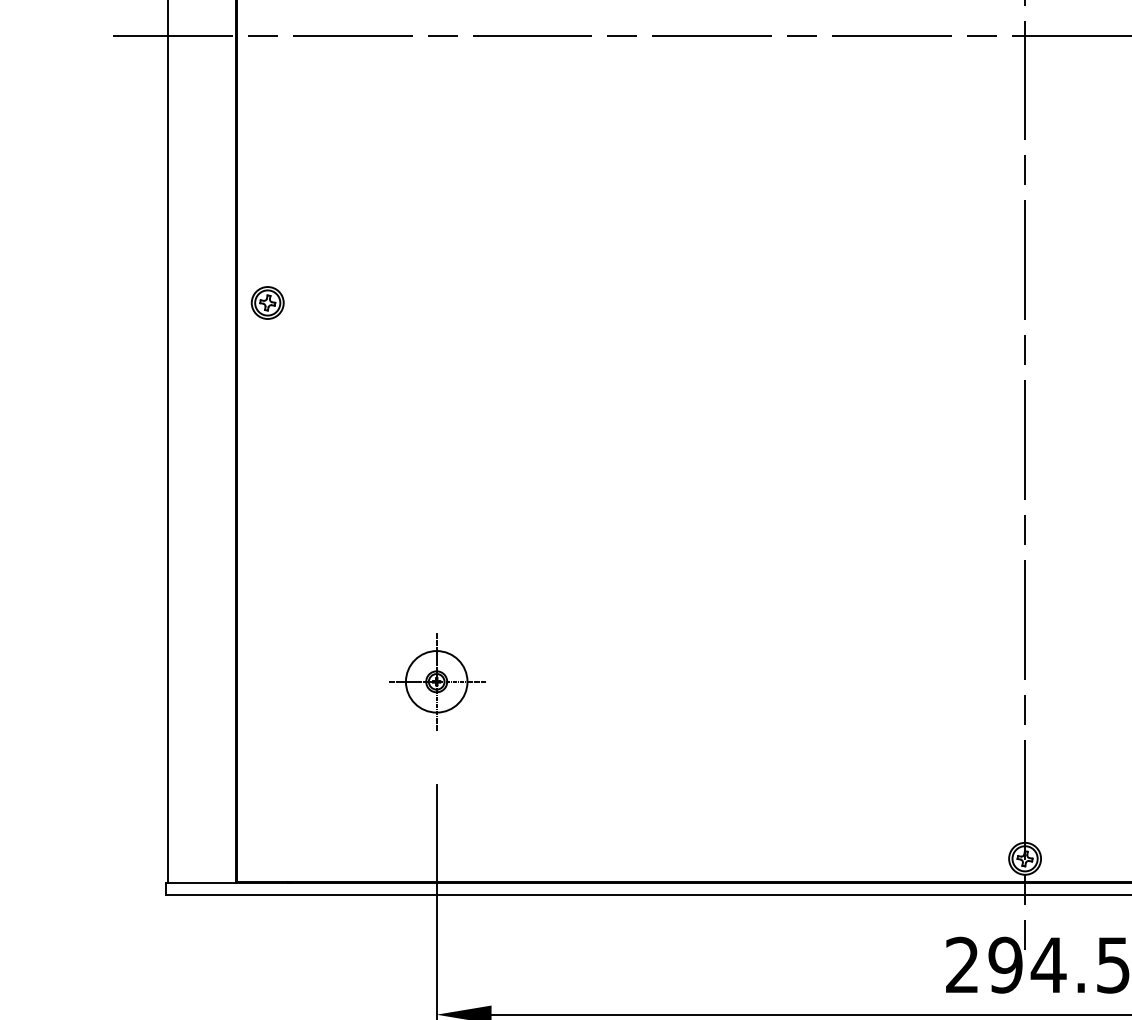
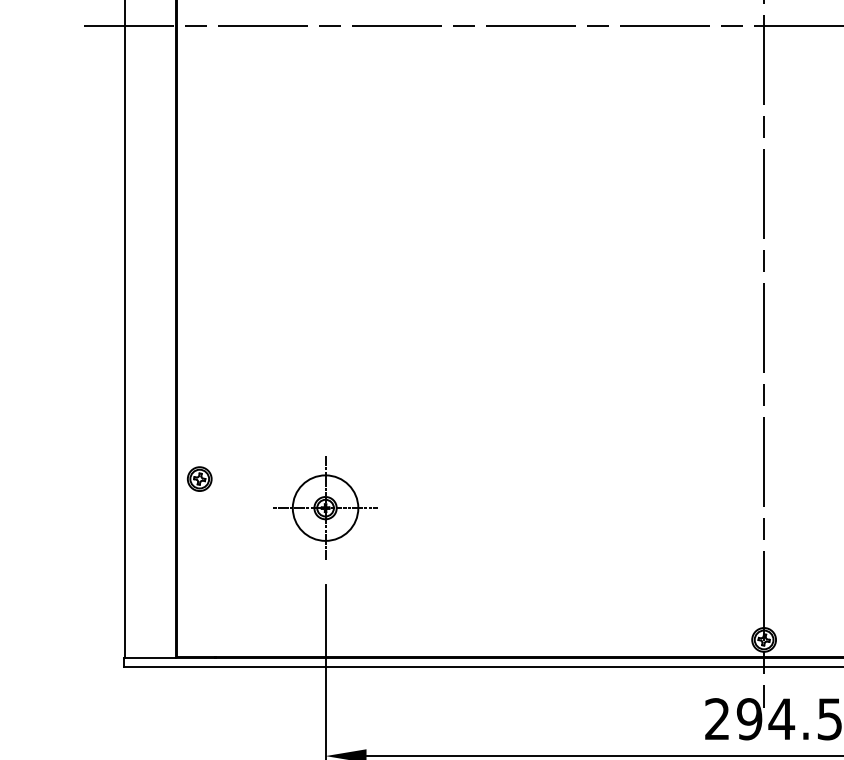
part: (267, 302) -> (199, 478), moved
part: (436, 681) -> (325, 507), size x1.43

